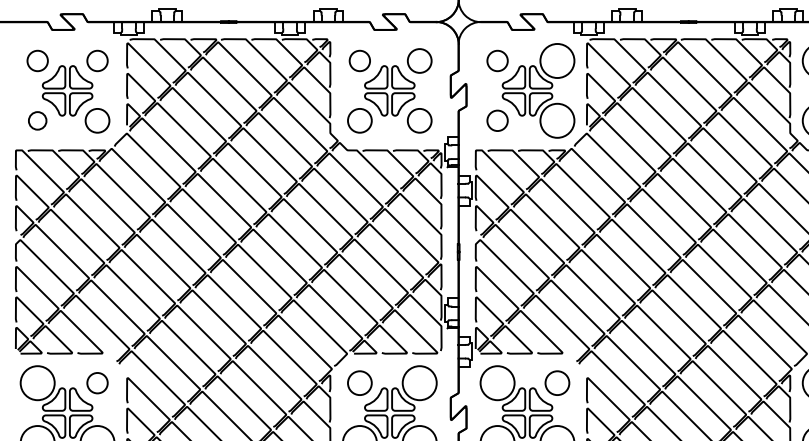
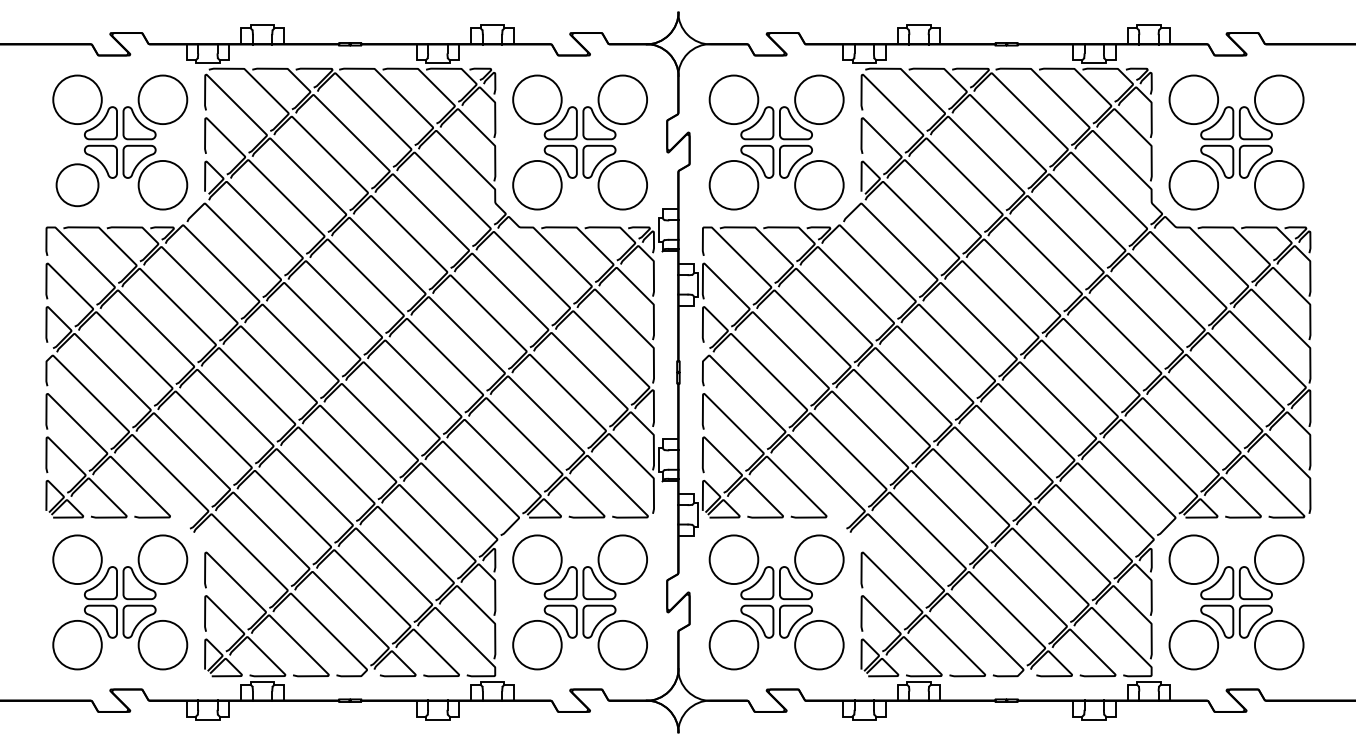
circle: (37, 60) -> (77, 99), size x1.67
circle: (97, 60) -> (162, 99), size x1.67
circle: (359, 60) -> (537, 99), size x1.67
circle: (419, 60) -> (622, 99), size x1.43
circle: (497, 60) -> (733, 99), size x1.67
circle: (97, 120) -> (162, 184), size x1.43
circle: (359, 120) -> (537, 184), size x1.43
circle: (419, 120) -> (622, 184), size x1.43
circle: (497, 120) -> (733, 184), size x1.67
circle: (37, 121) -> (77, 185), size x1.67
circle: (97, 383) -> (162, 559), size x1.67
circle: (359, 383) -> (537, 559), size x1.43
circle: (557, 383) -> (819, 559), size x1.43

